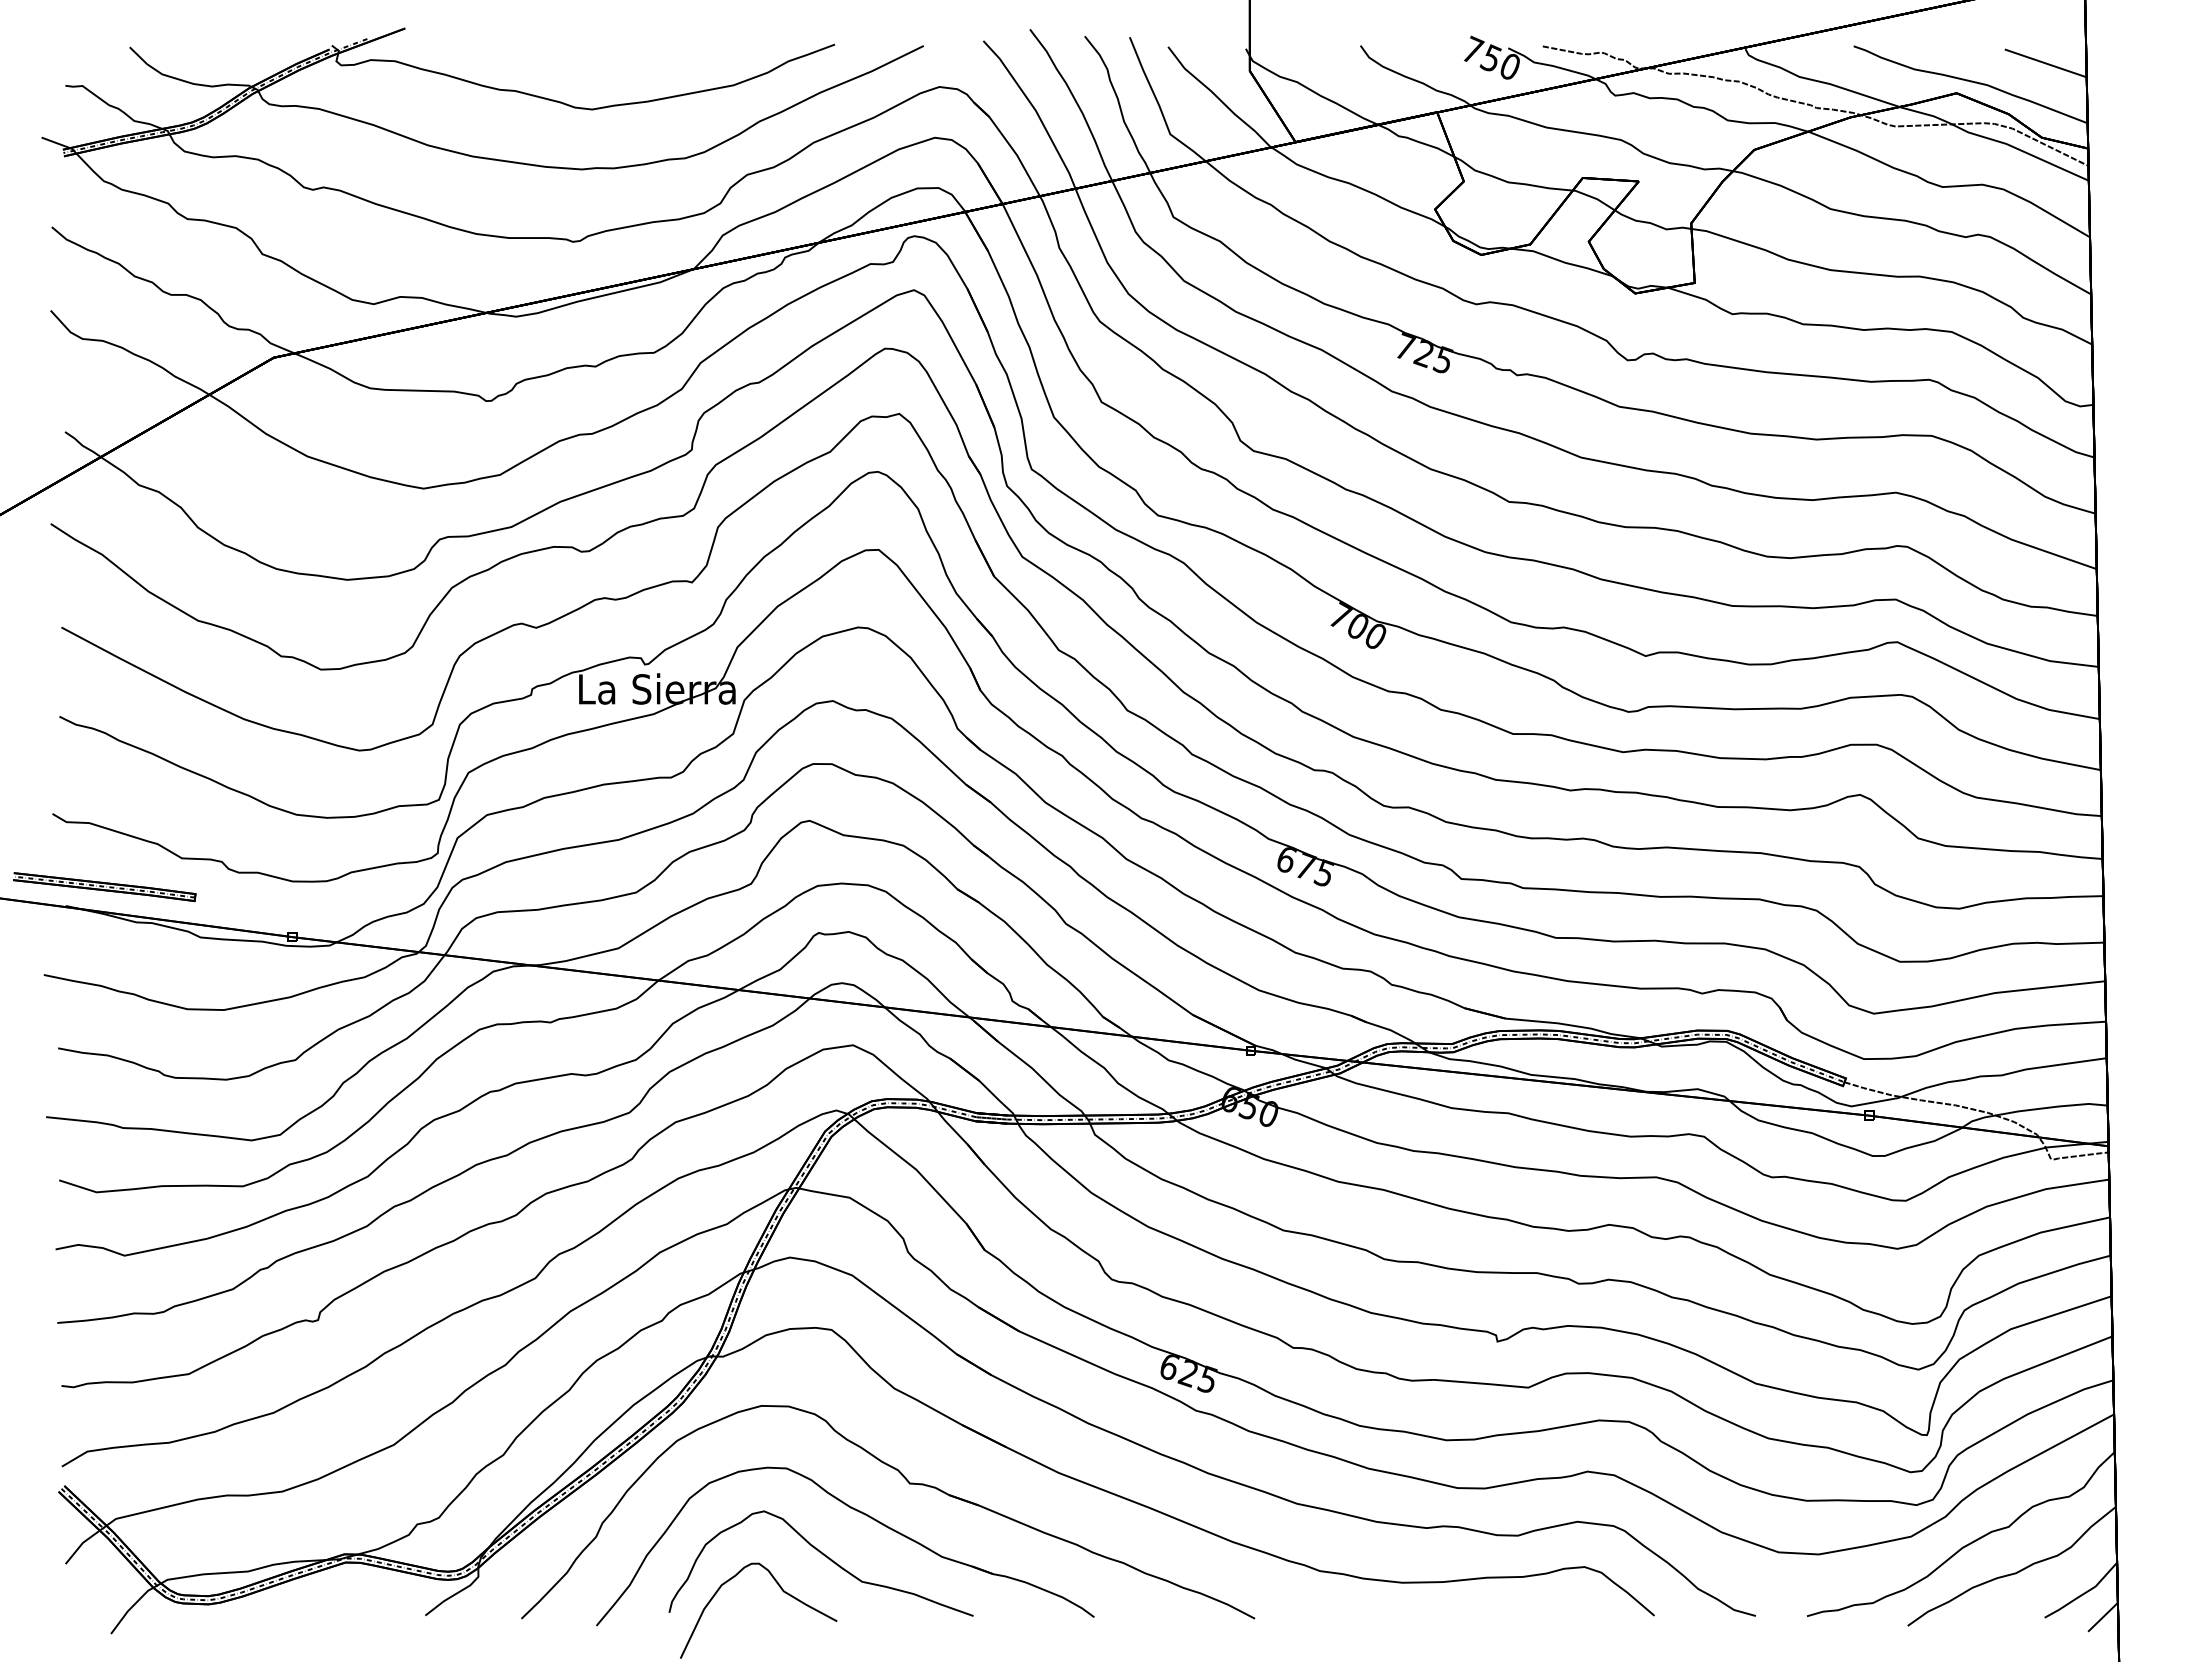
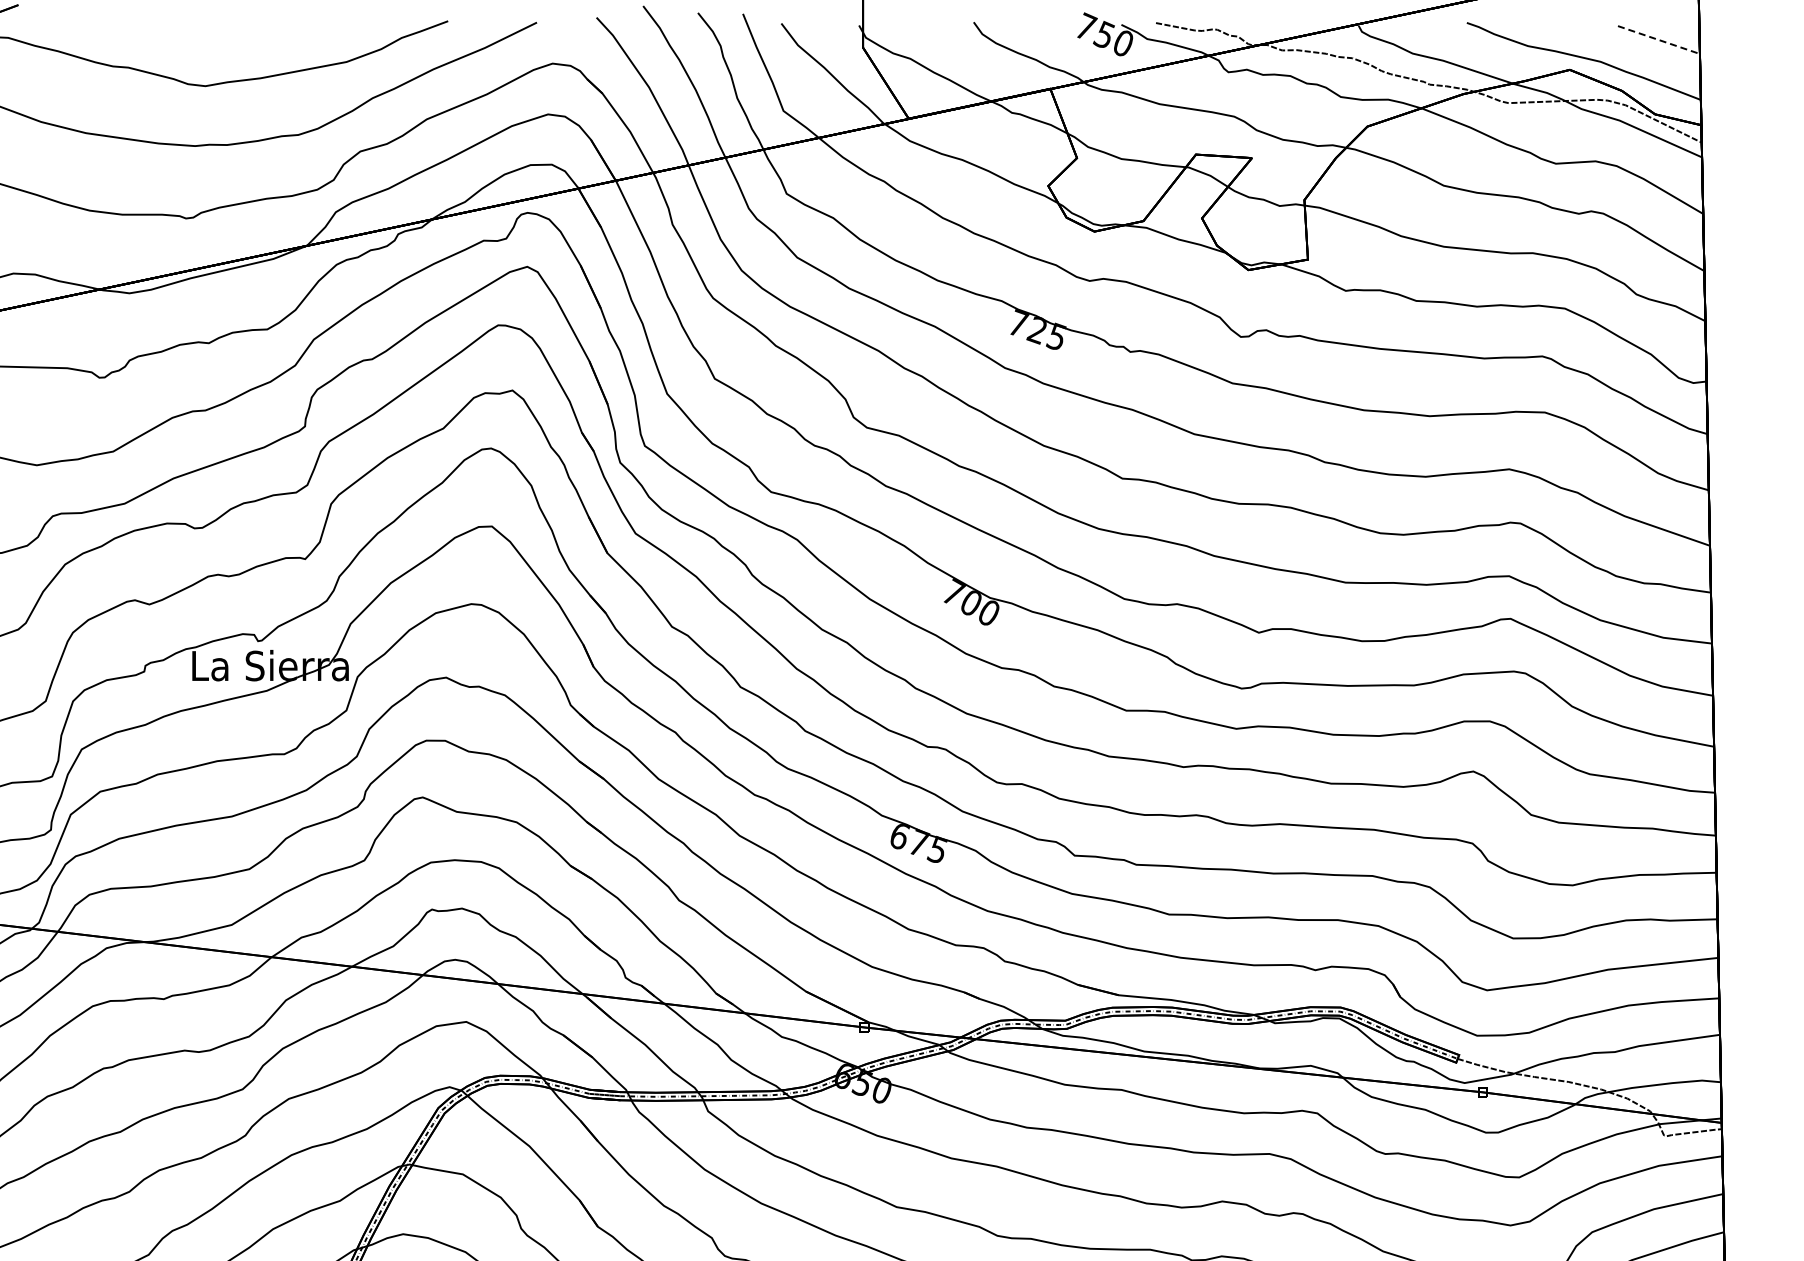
line: (2046, 63) -> (1659, 40), solid -> dashed

